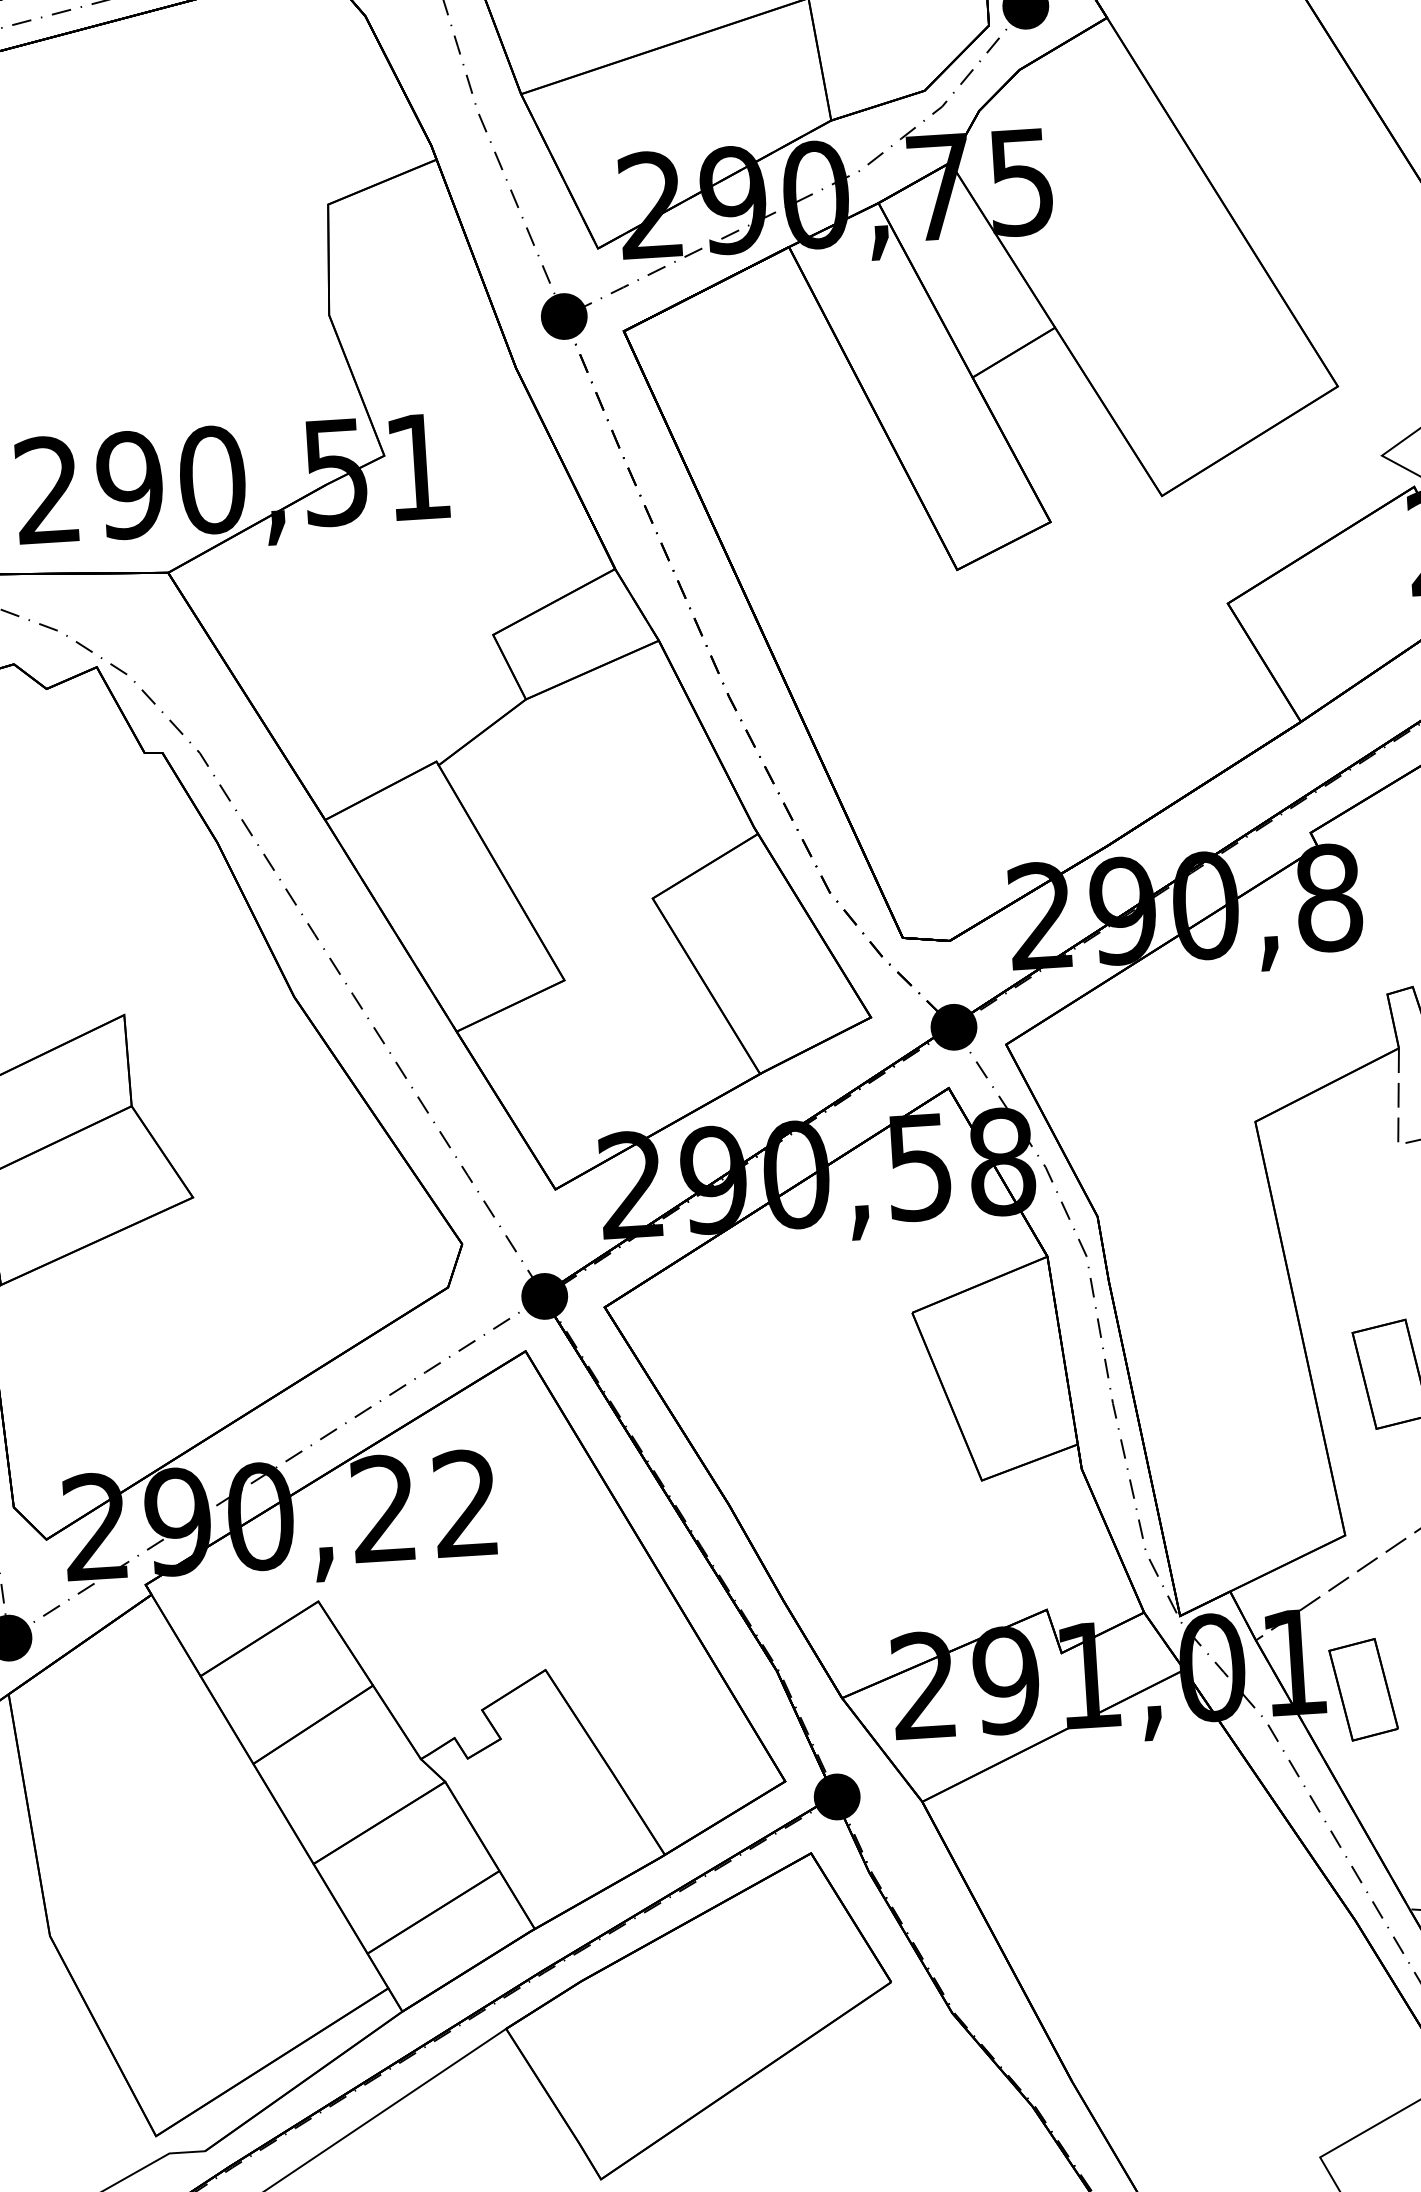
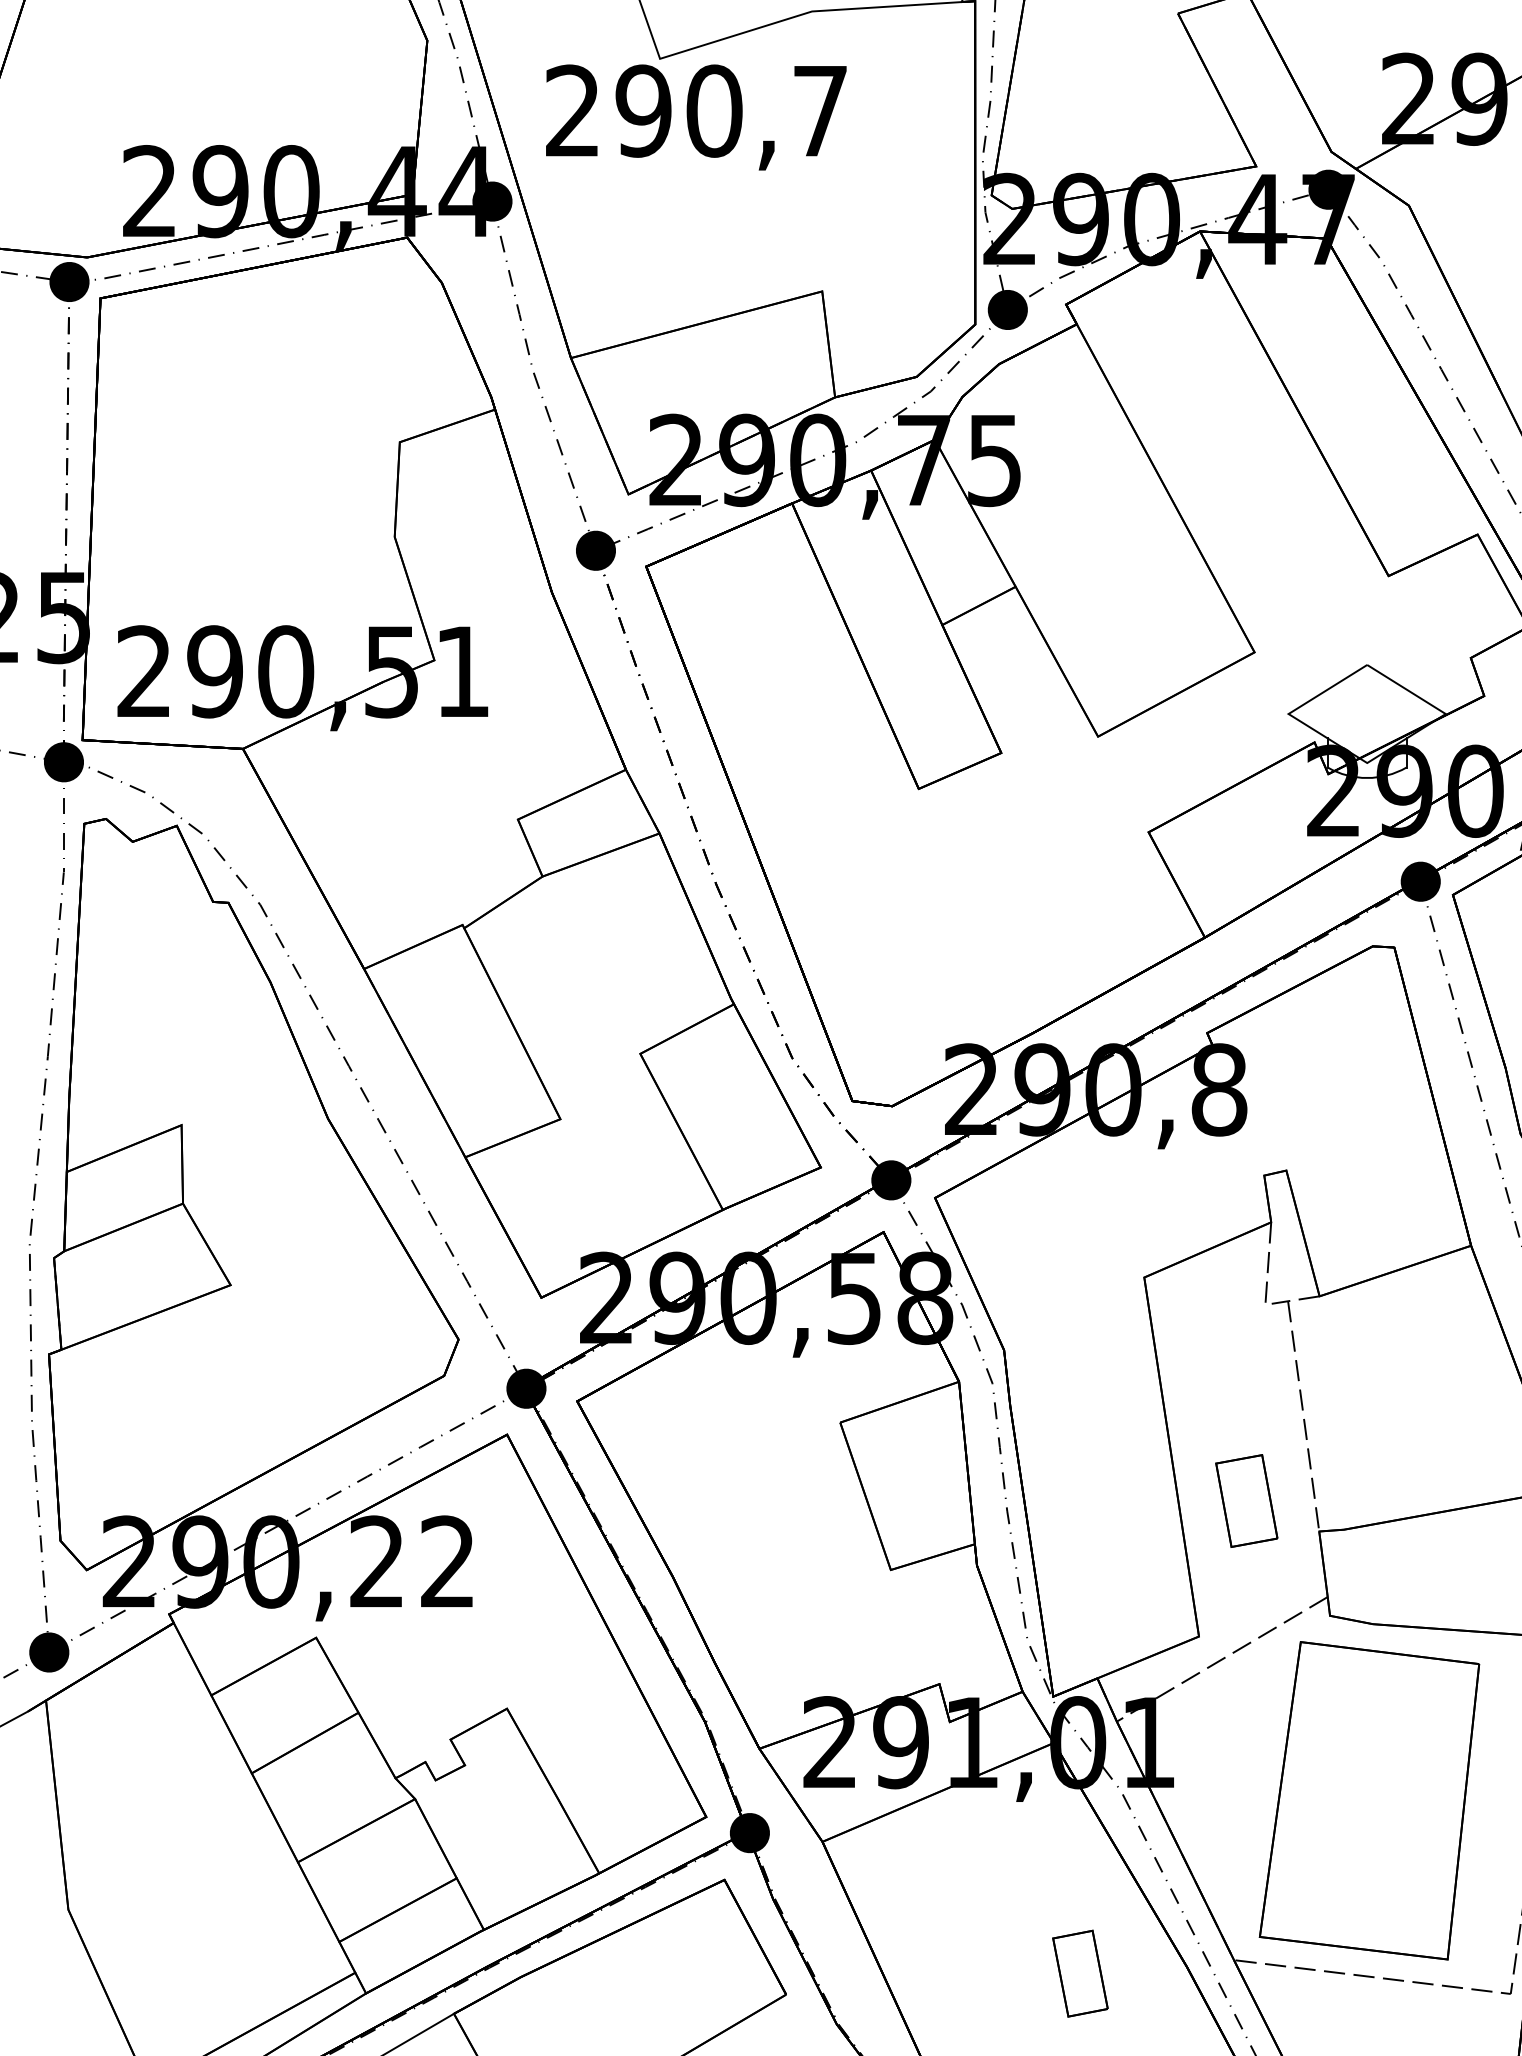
part: (1363, 1689) -> (1080, 1973), moved

